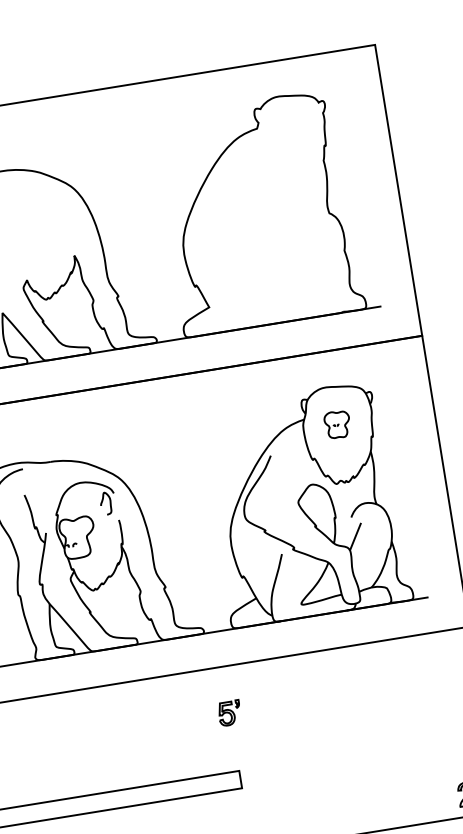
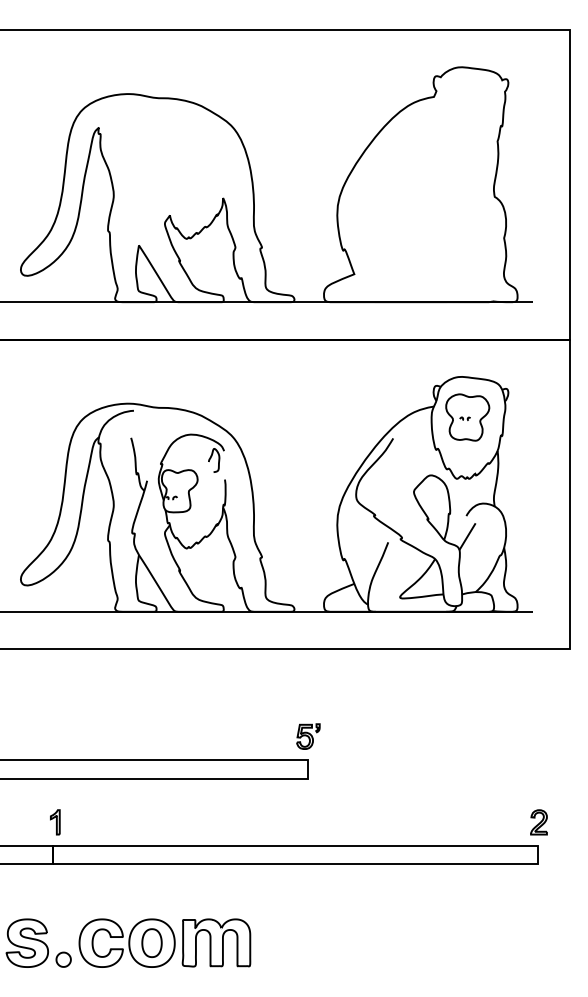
part: (337, 424) -> (467, 417), size x1.67
part: (229, 713) -> (308, 736), moved

